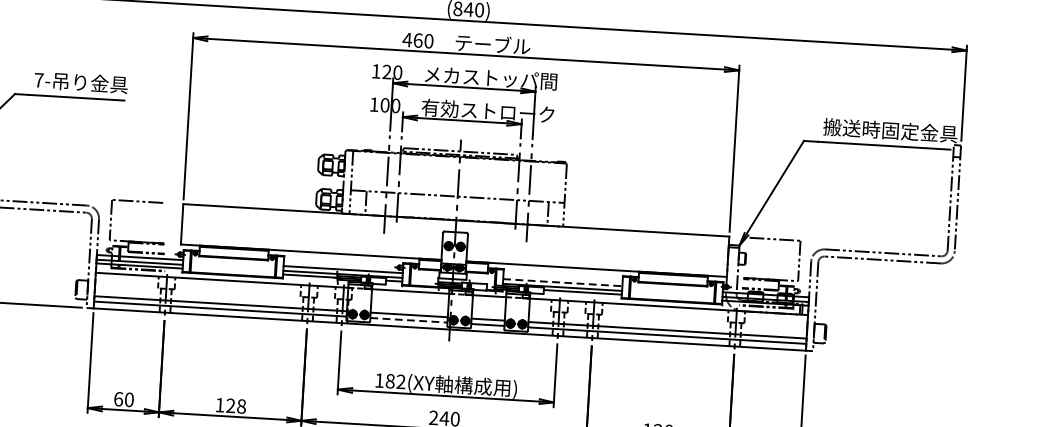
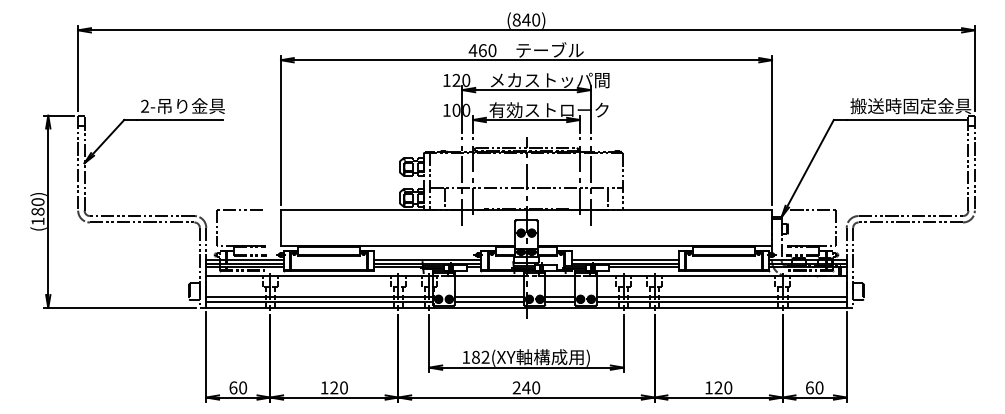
text: (39, 79) -> (145, 105), 7- -> 2-
line: (563, 282) -> (625, 259), dashed -> solid
line: (409, 320) -> (489, 301), dashed -> solid
text: (241, 407) -> (343, 388), 128 -> 120

